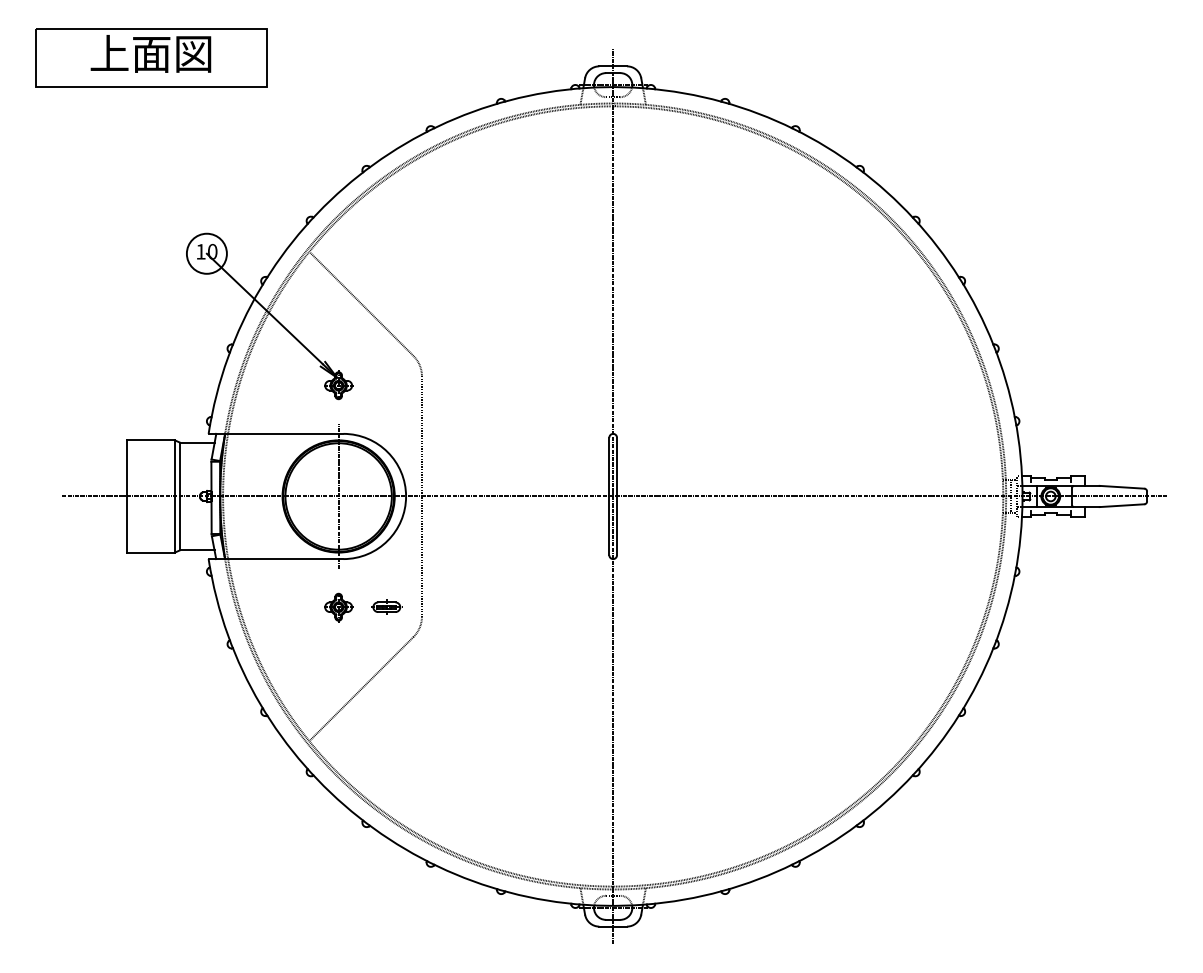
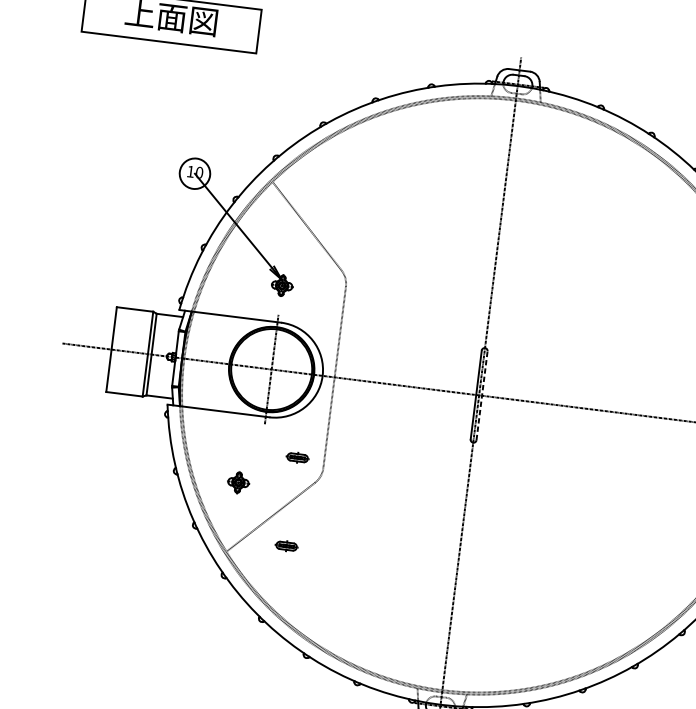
line: (617, 496) -> (482, 395), solid -> dashed
part: (338, 607) -> (238, 482), moved
part: (386, 723) -> (286, 545), added

